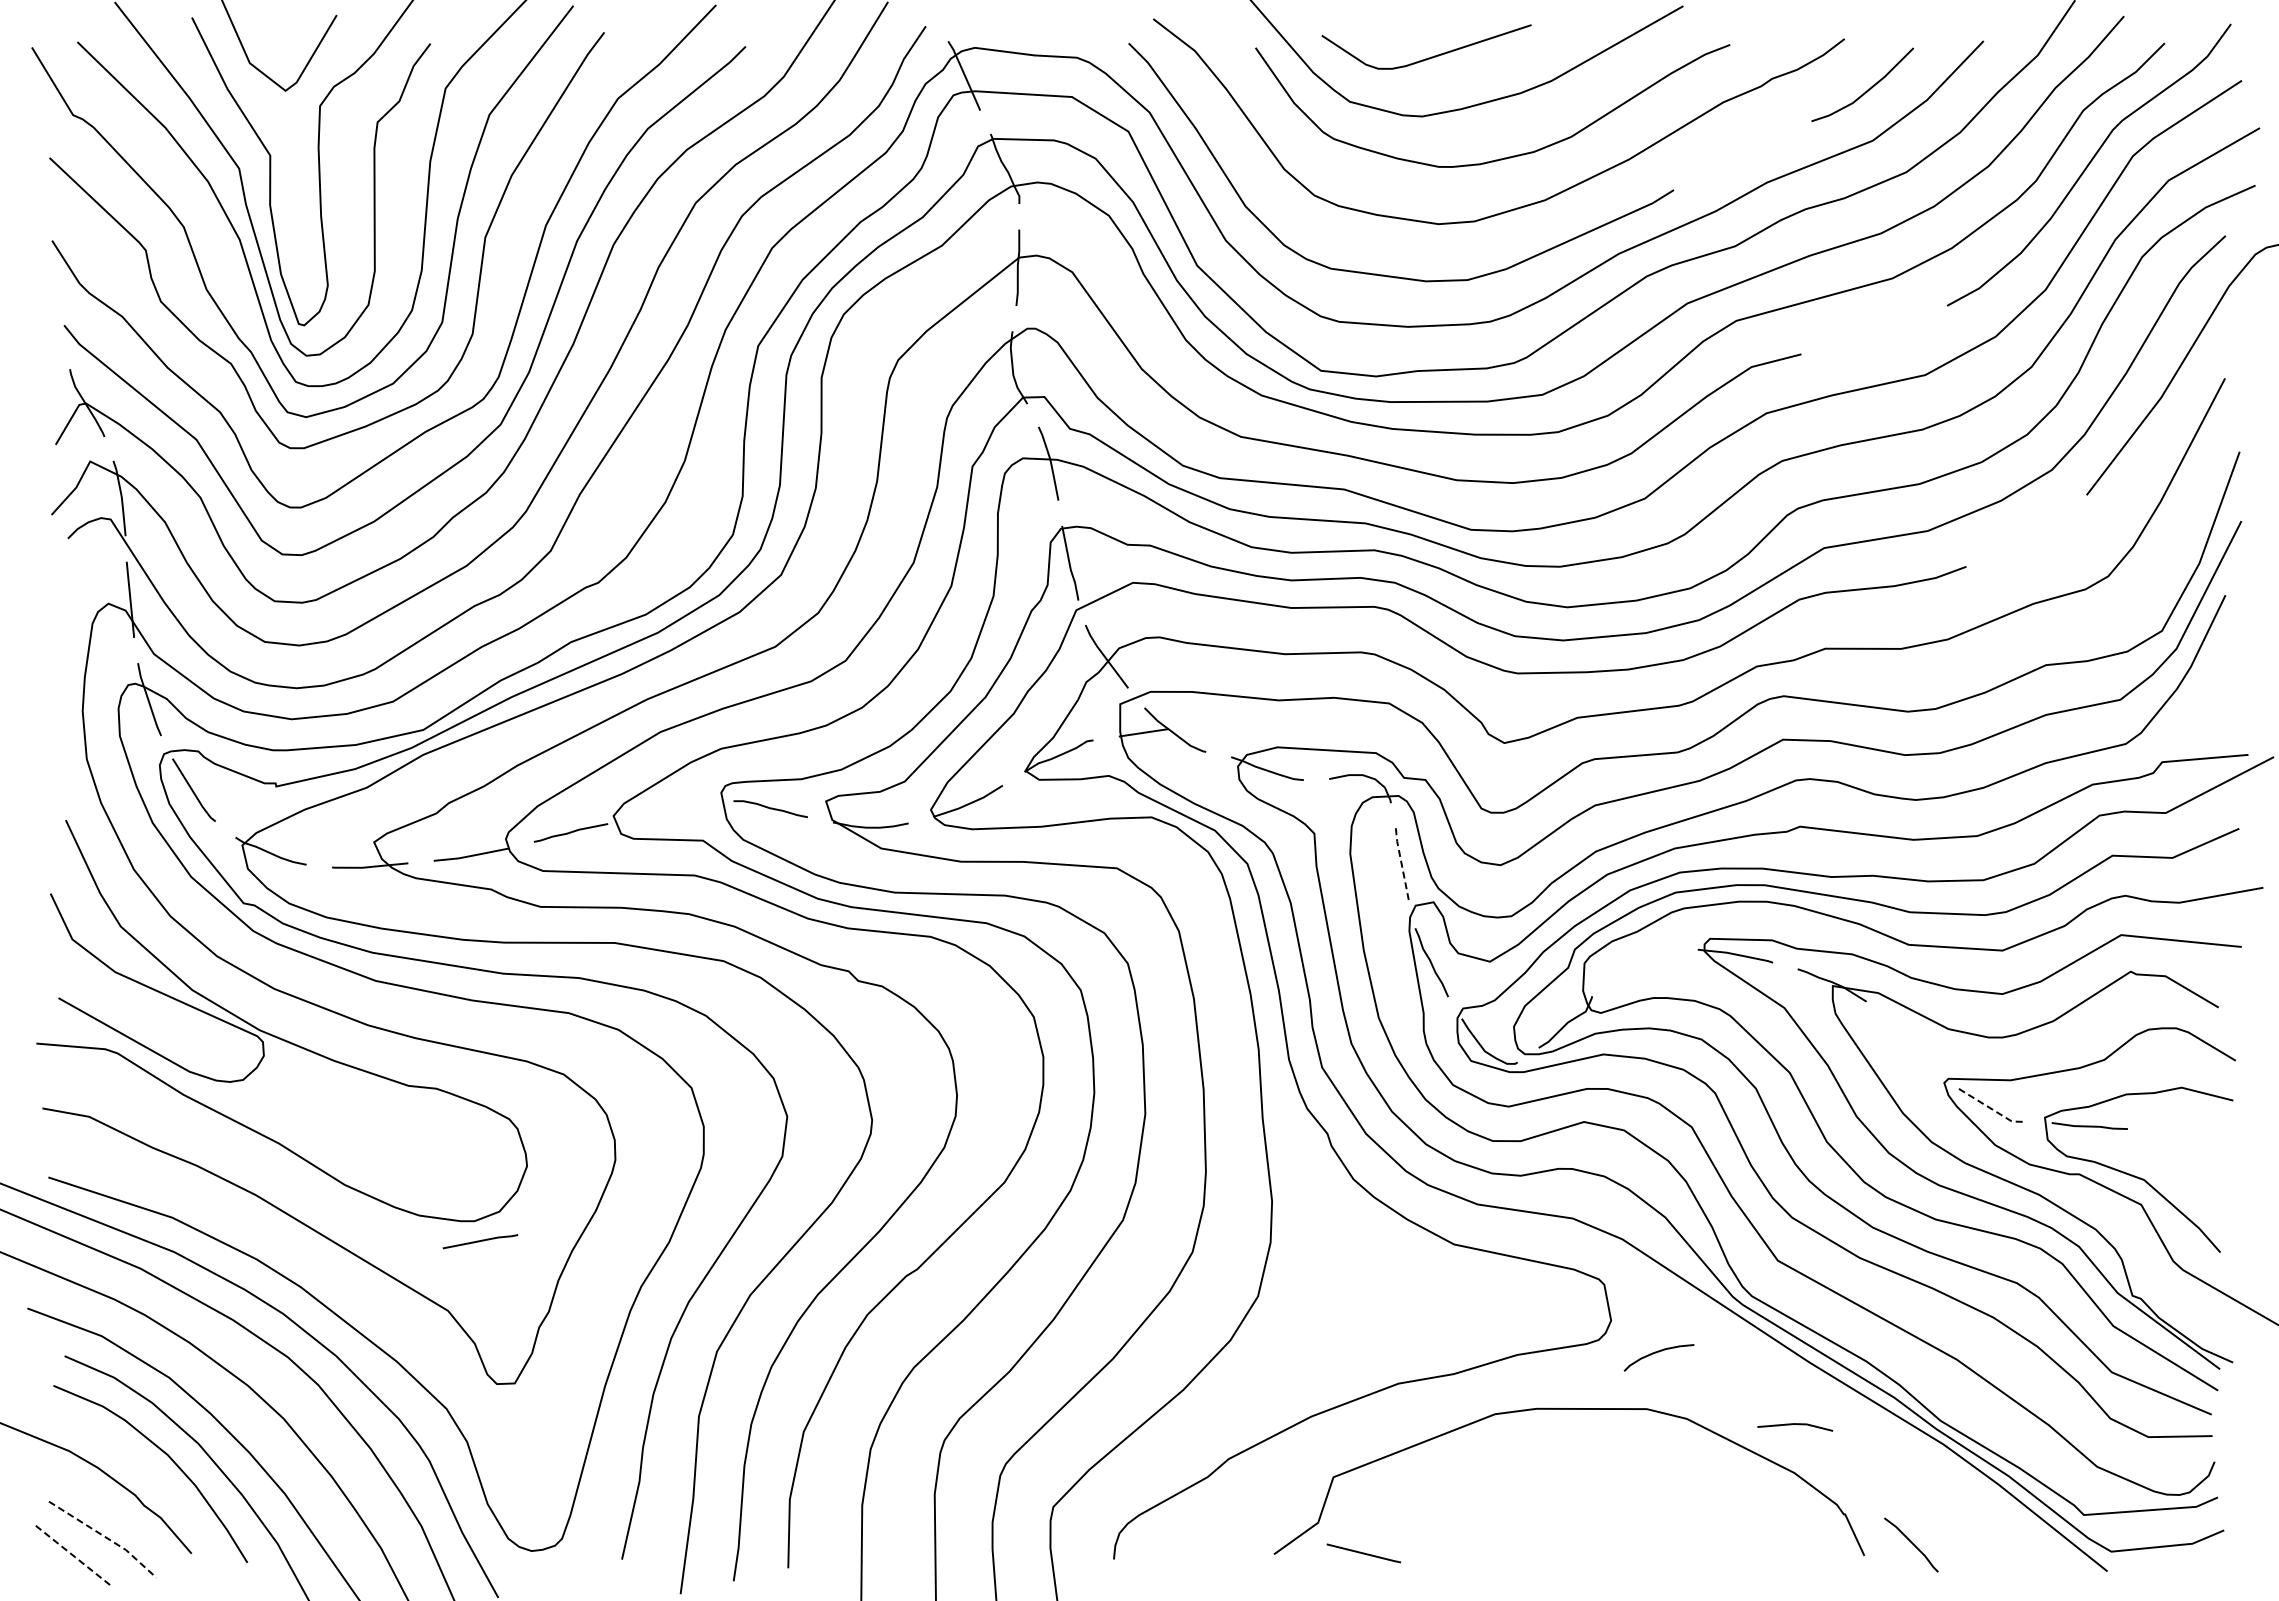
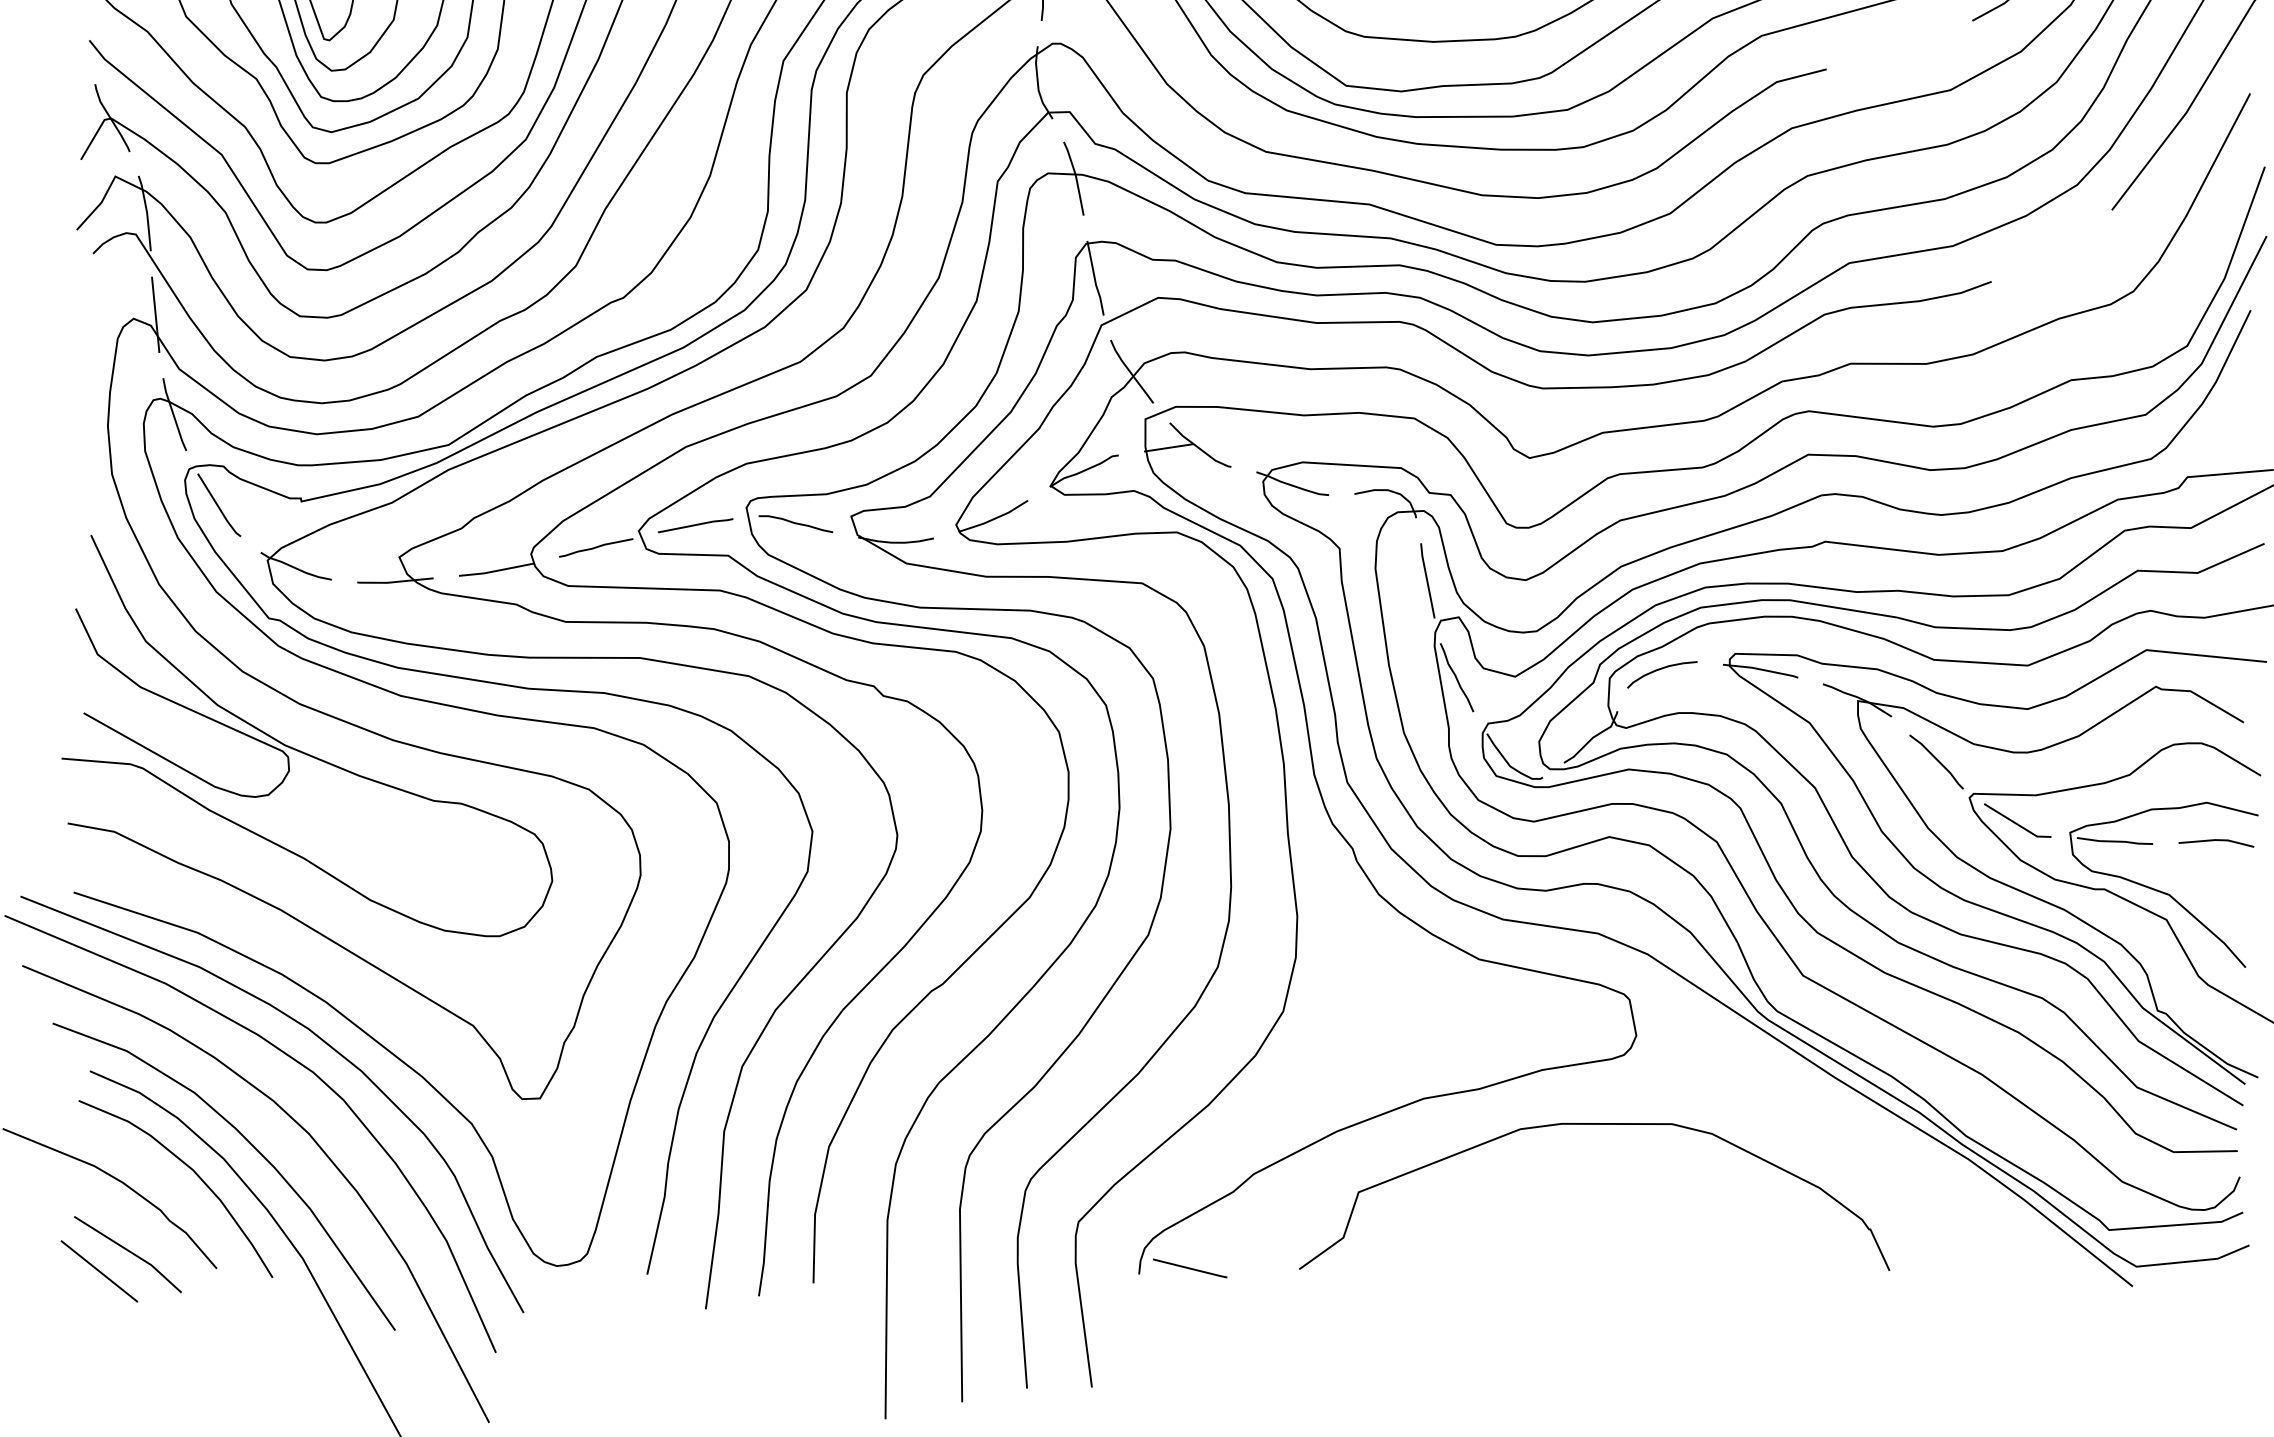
line: (1402, 866) -> (1427, 581), dashed -> solid
line: (1991, 1109) -> (2016, 824), dashed -> solid
curve: (480, 1241) -> (695, 525), moved
curve: (1656, 1353) -> (1659, 670), moved
curve: (1795, 1424) -> (2216, 840), moved
line: (106, 1537) -> (131, 1252), dashed -> solid
curve: (1911, 1543) -> (1936, 760), moved
line: (1363, 1553) -> (1189, 1268), moved
line: (74, 1556) -> (99, 1271), dashed -> solid

